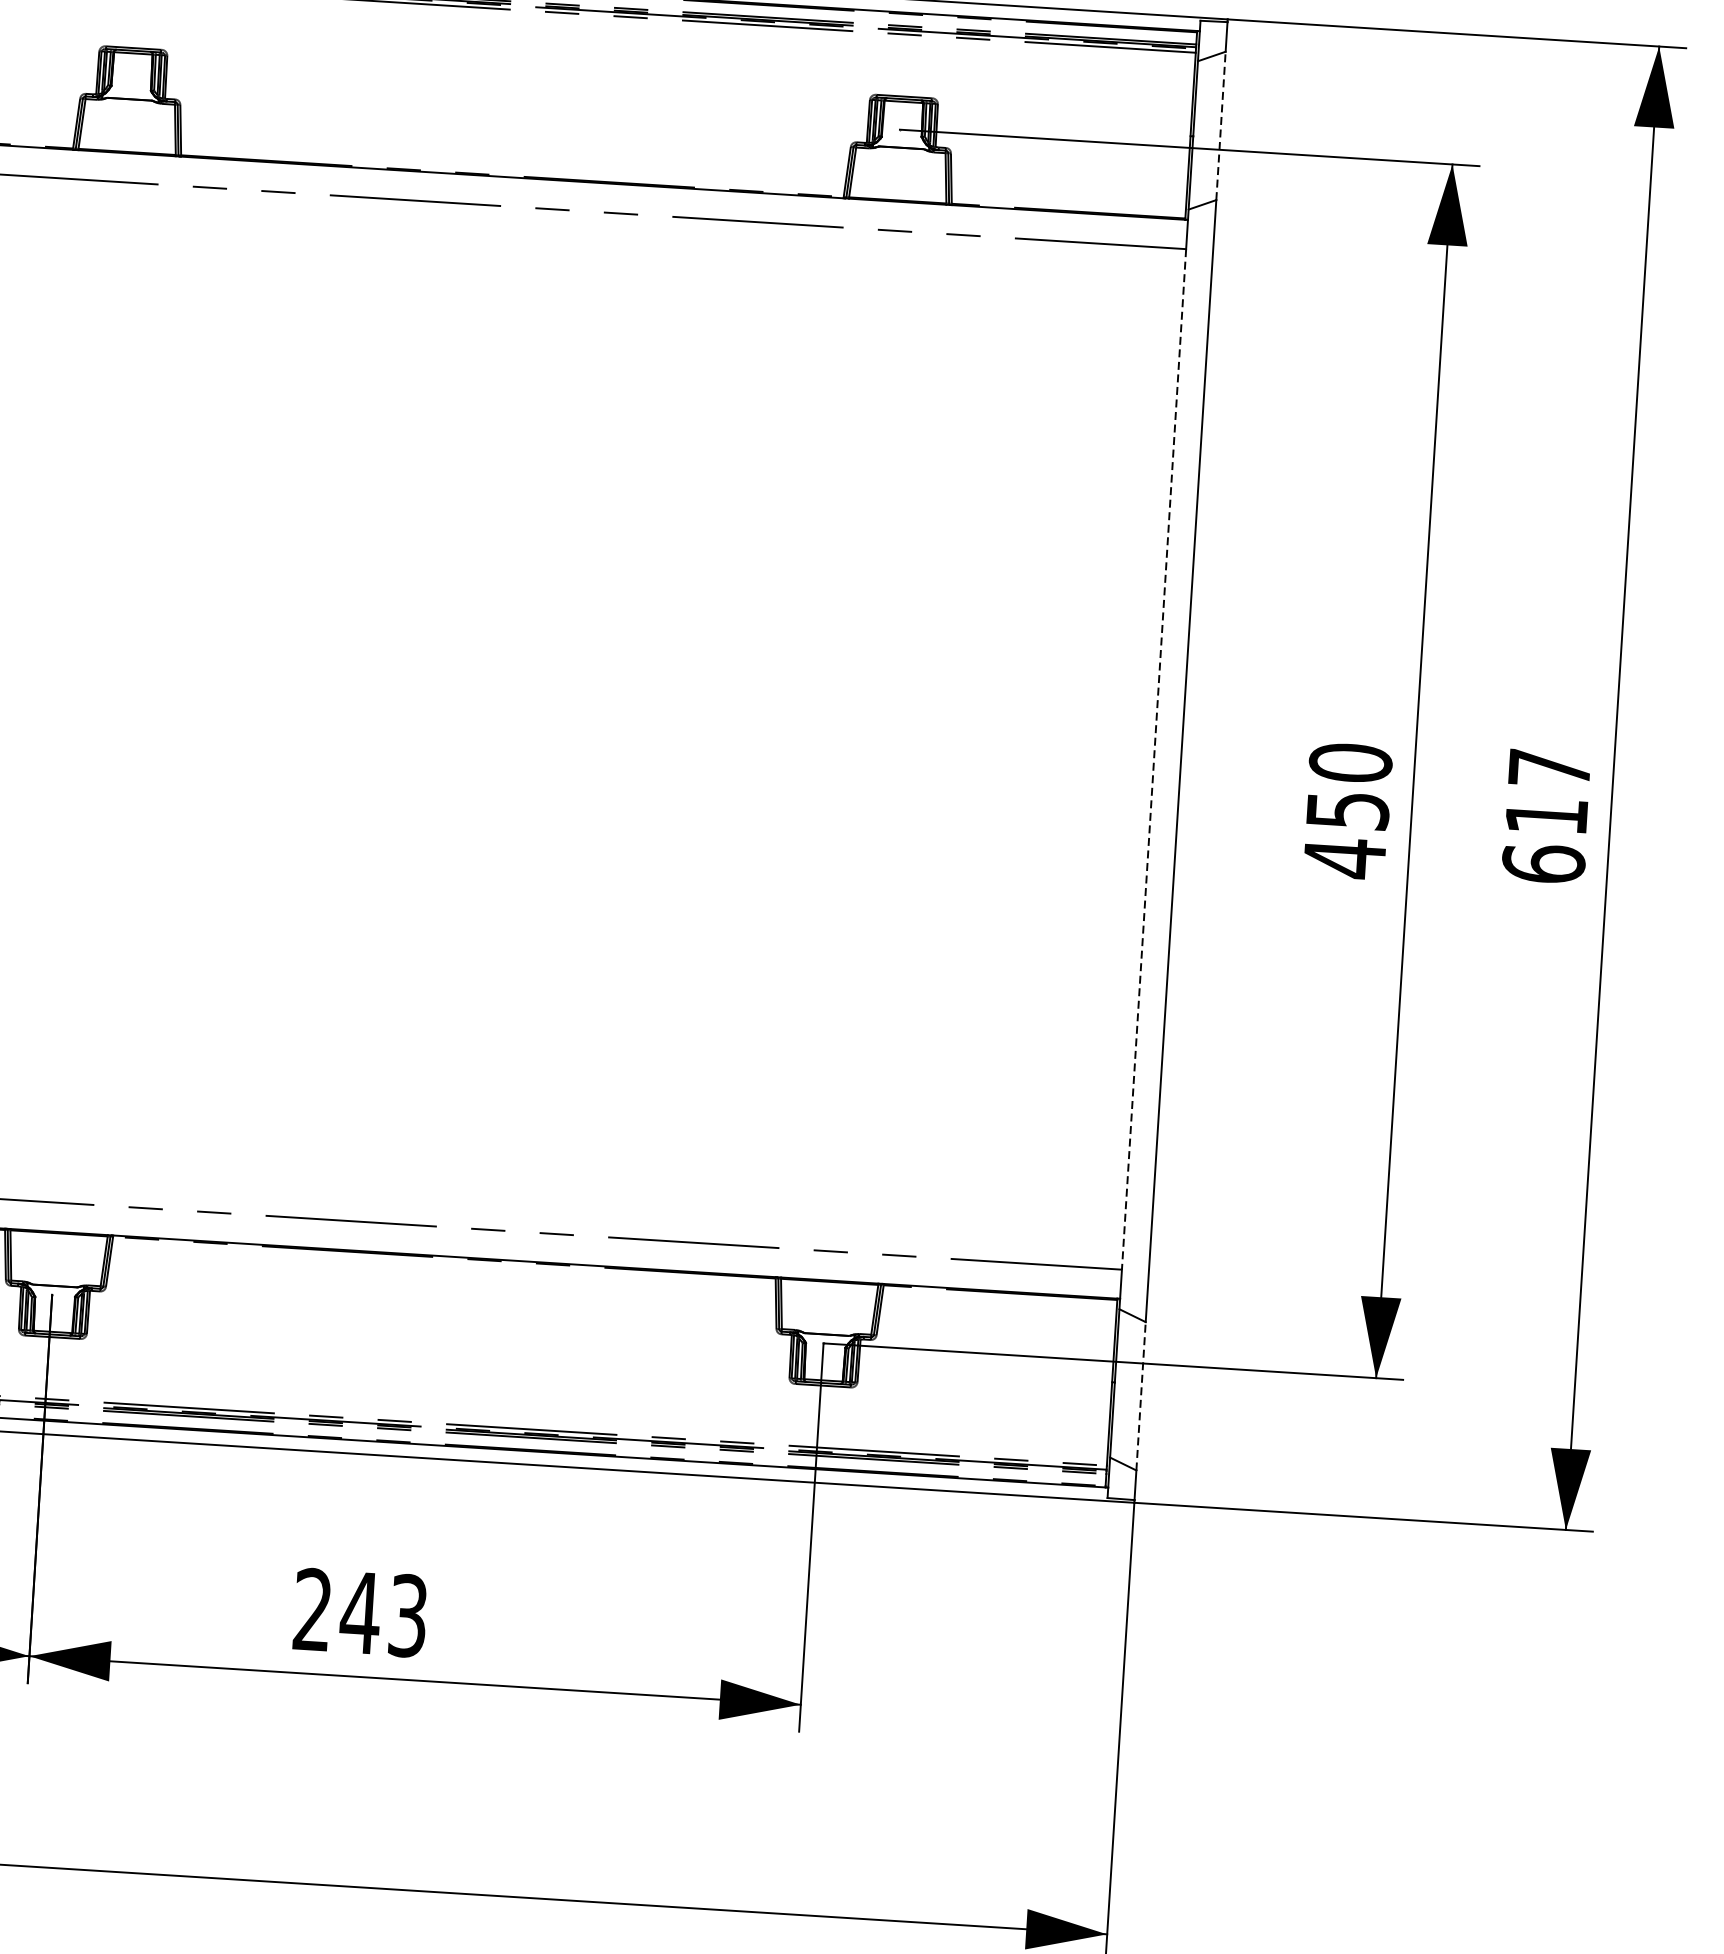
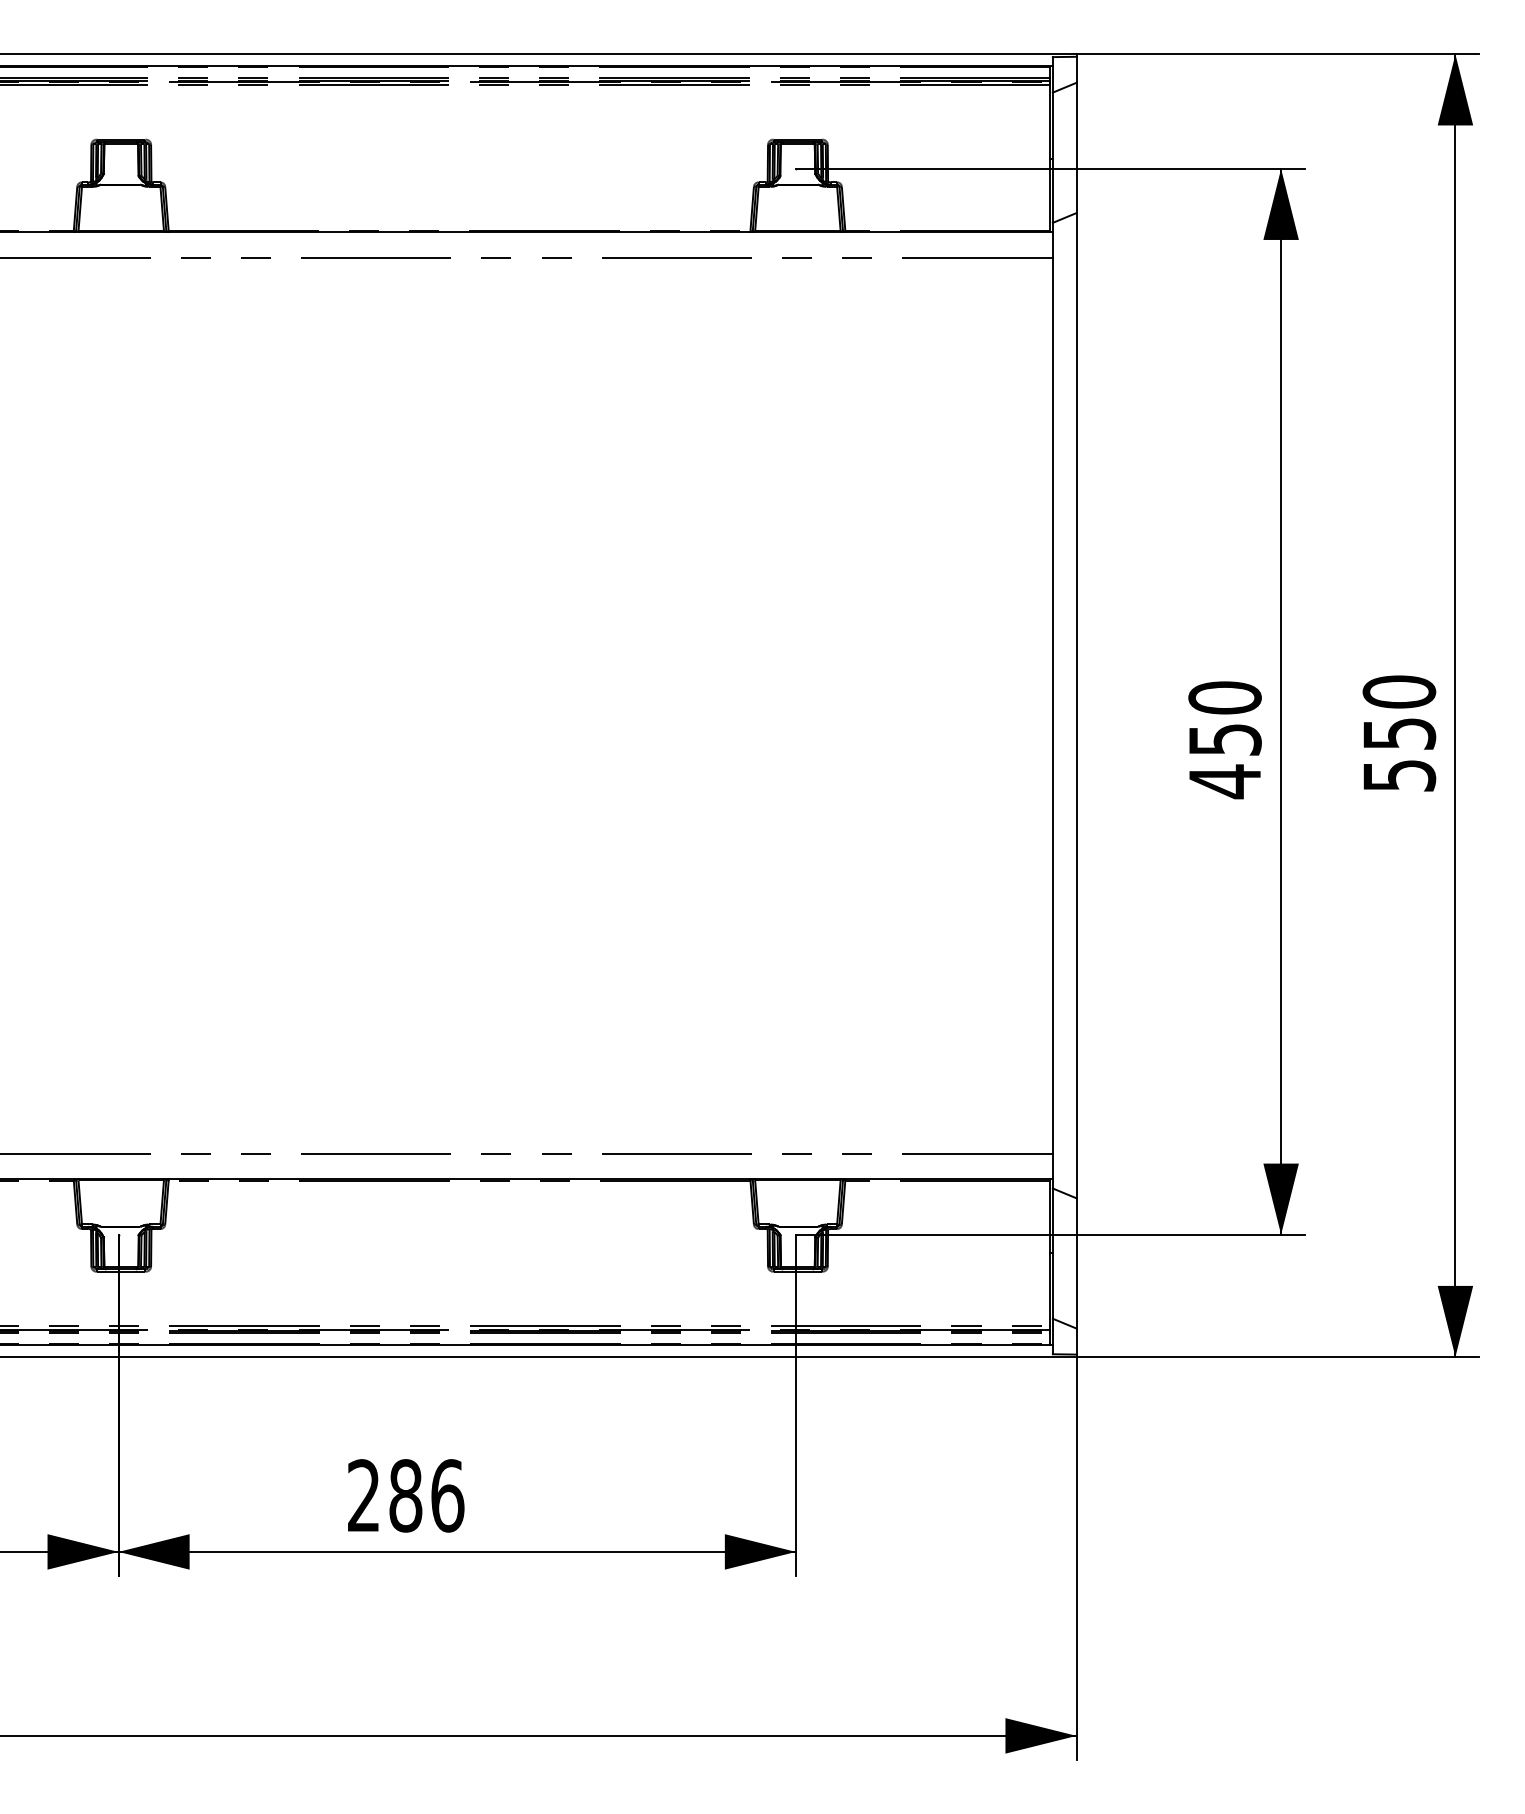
line: (1221, 125) -> (1076, 147), dashed -> solid
line: (1153, 760) -> (1052, 706), dashed -> solid
text: (1546, 815) -> (1399, 733), 617 -> 550
line: (1141, 1395) -> (1076, 1262), dashed -> solid
text: (384, 1614) -> (426, 1495), 243 -> 286

